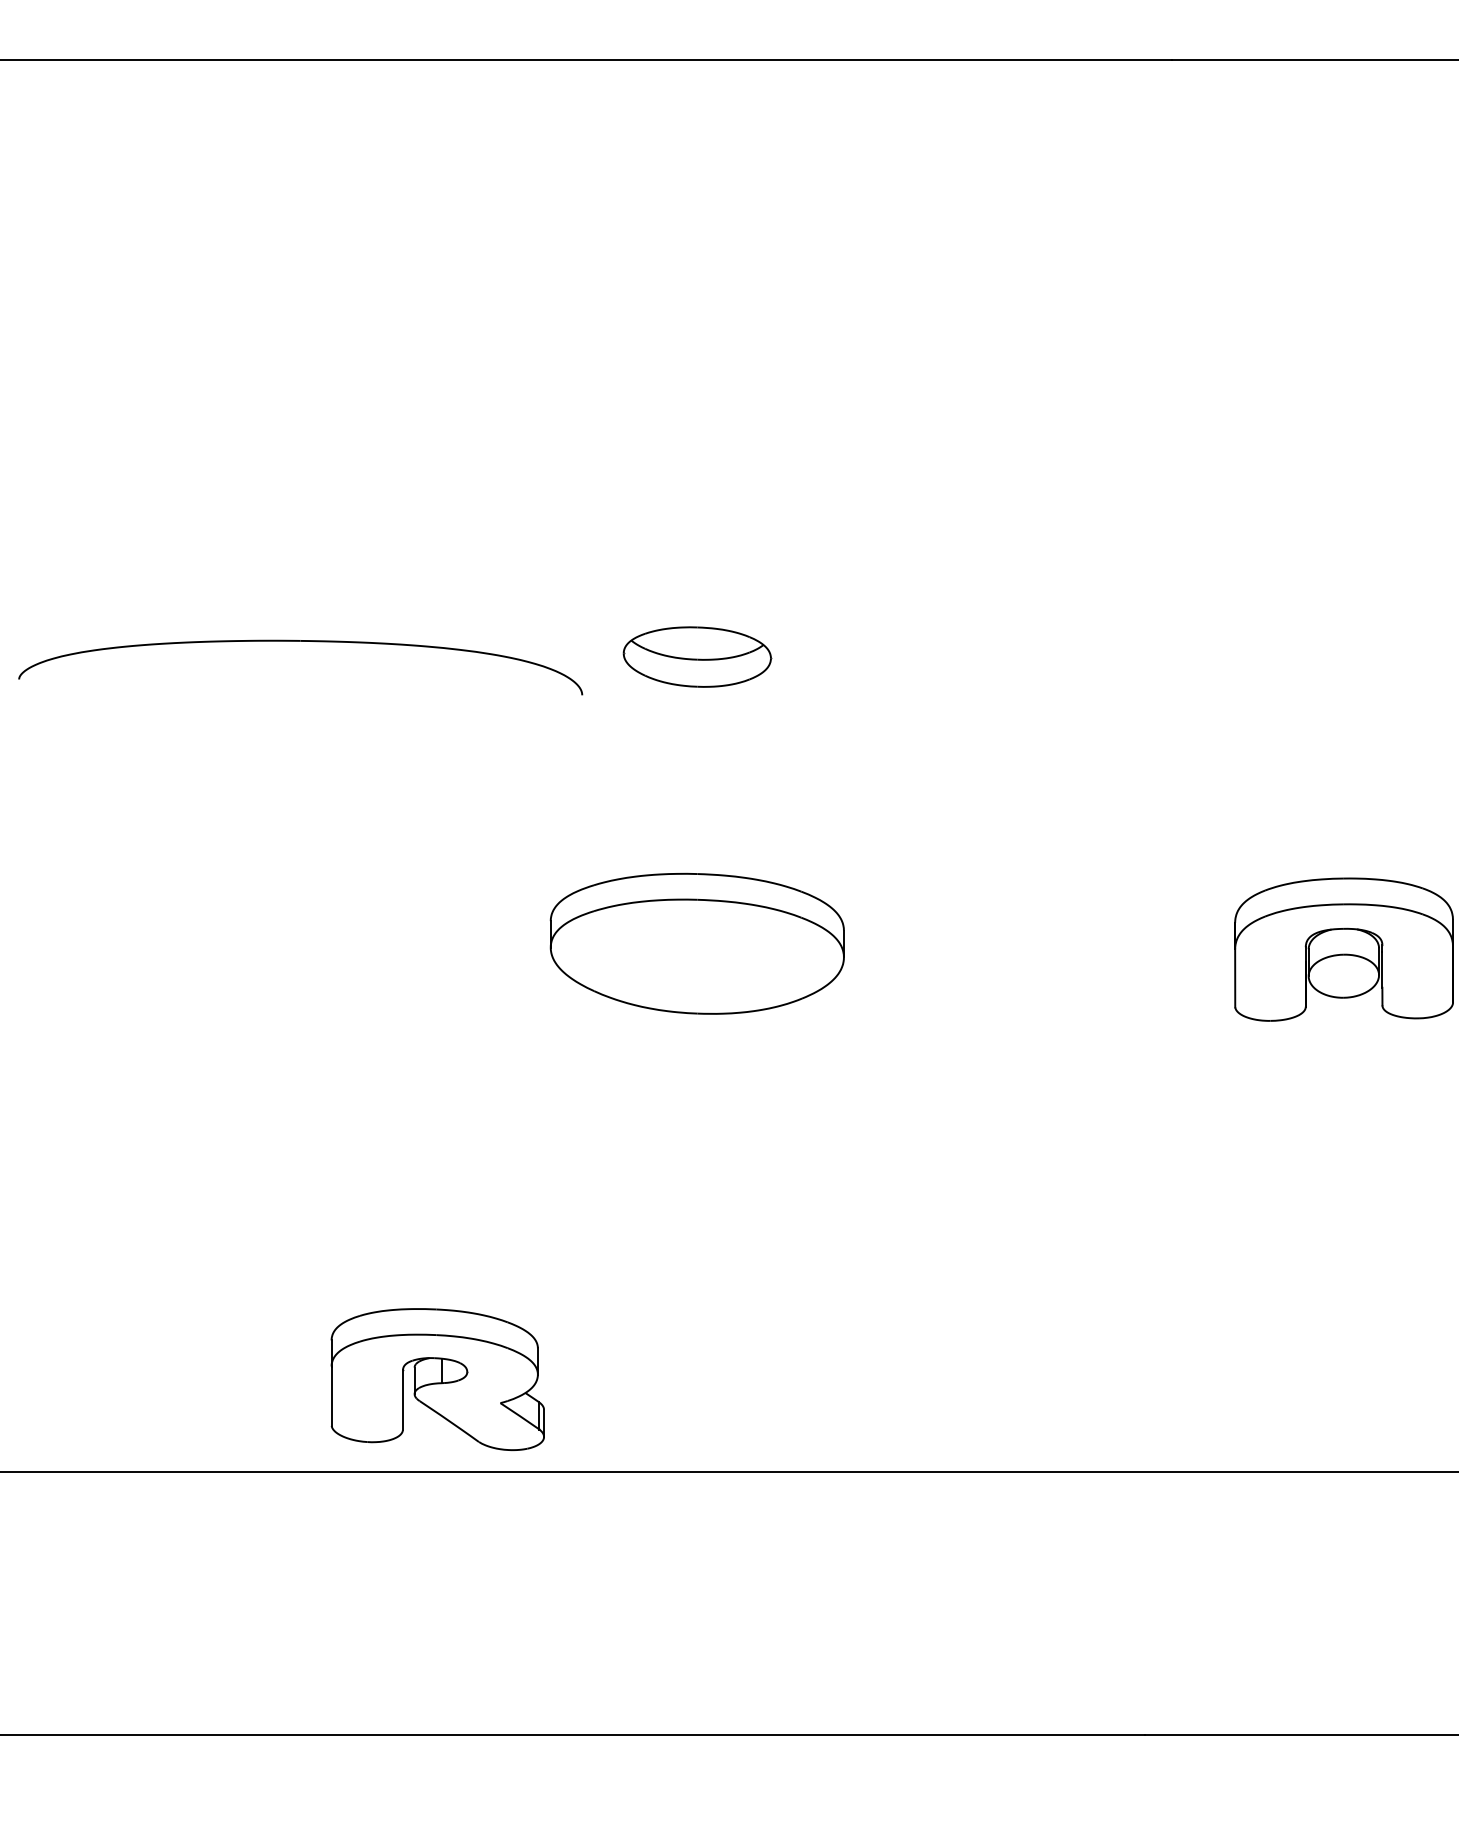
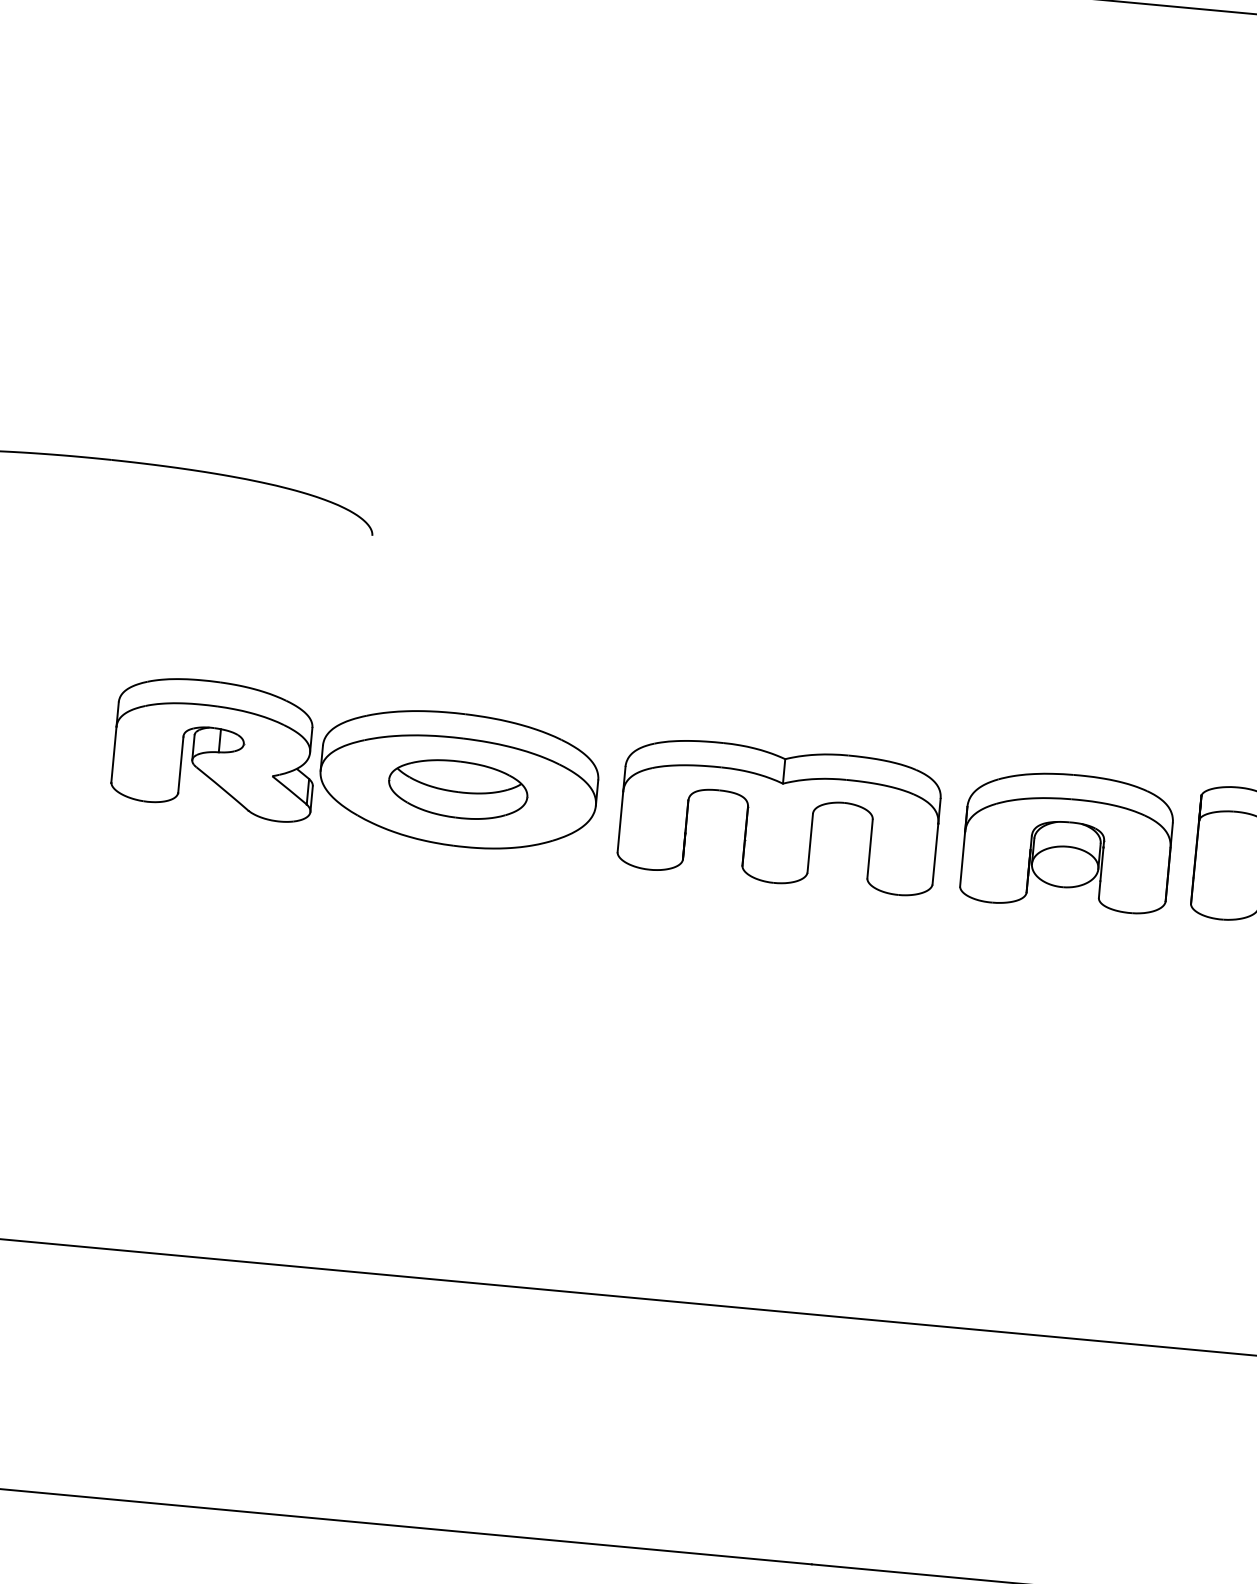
part: (697, 656) -> (458, 789), moved
part: (1038, 950) -> (779, 816), added
part: (437, 1379) -> (215, 748), moved

